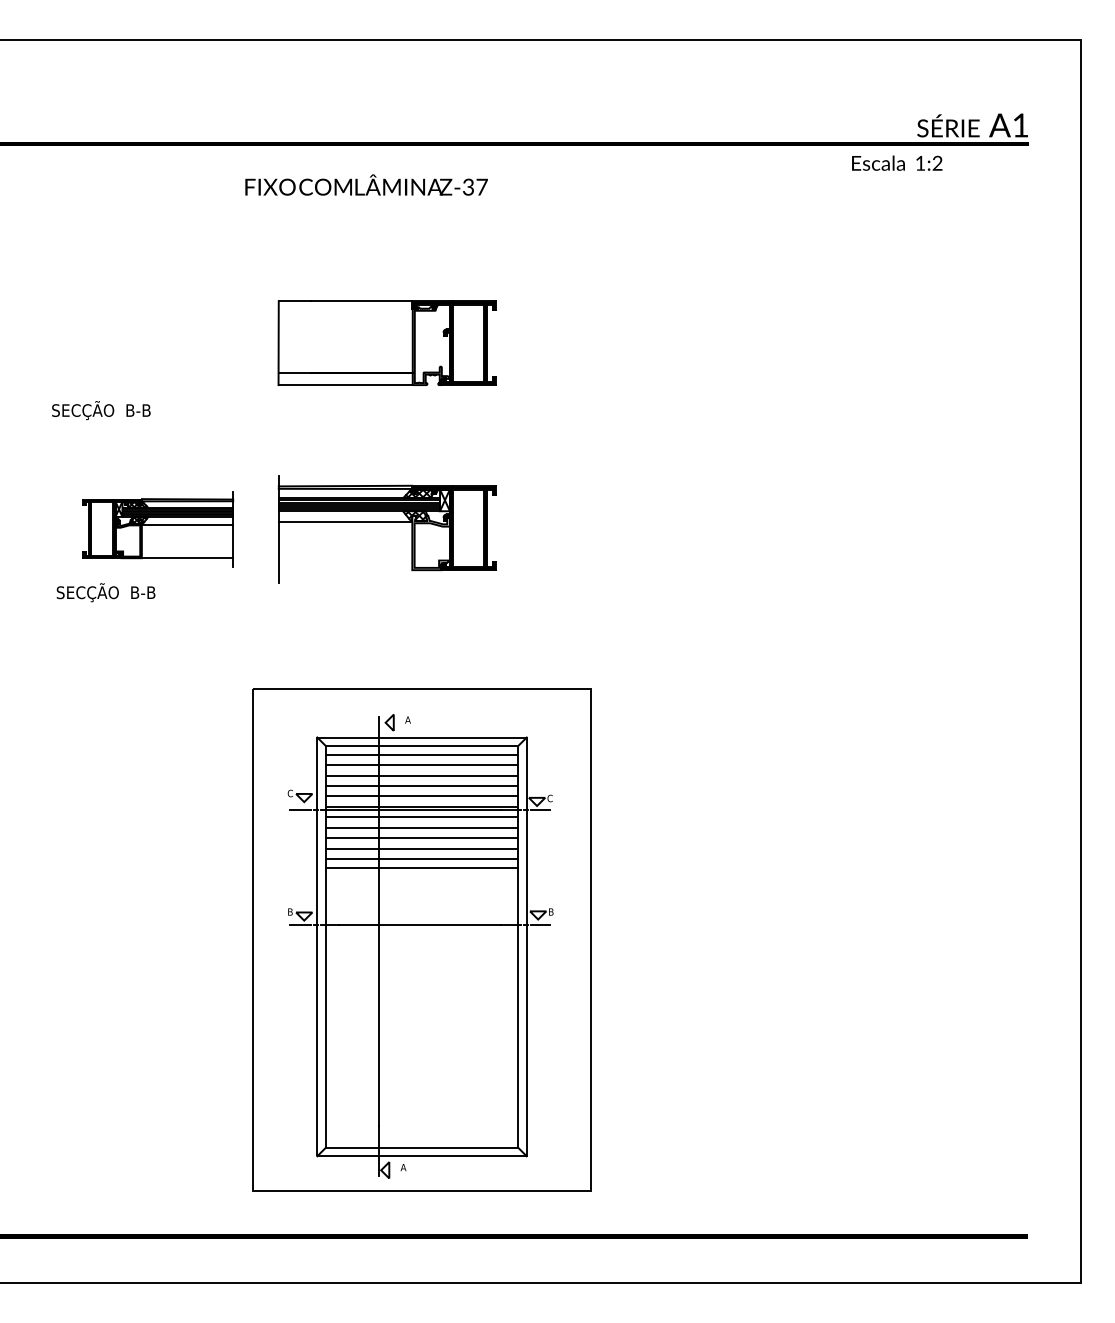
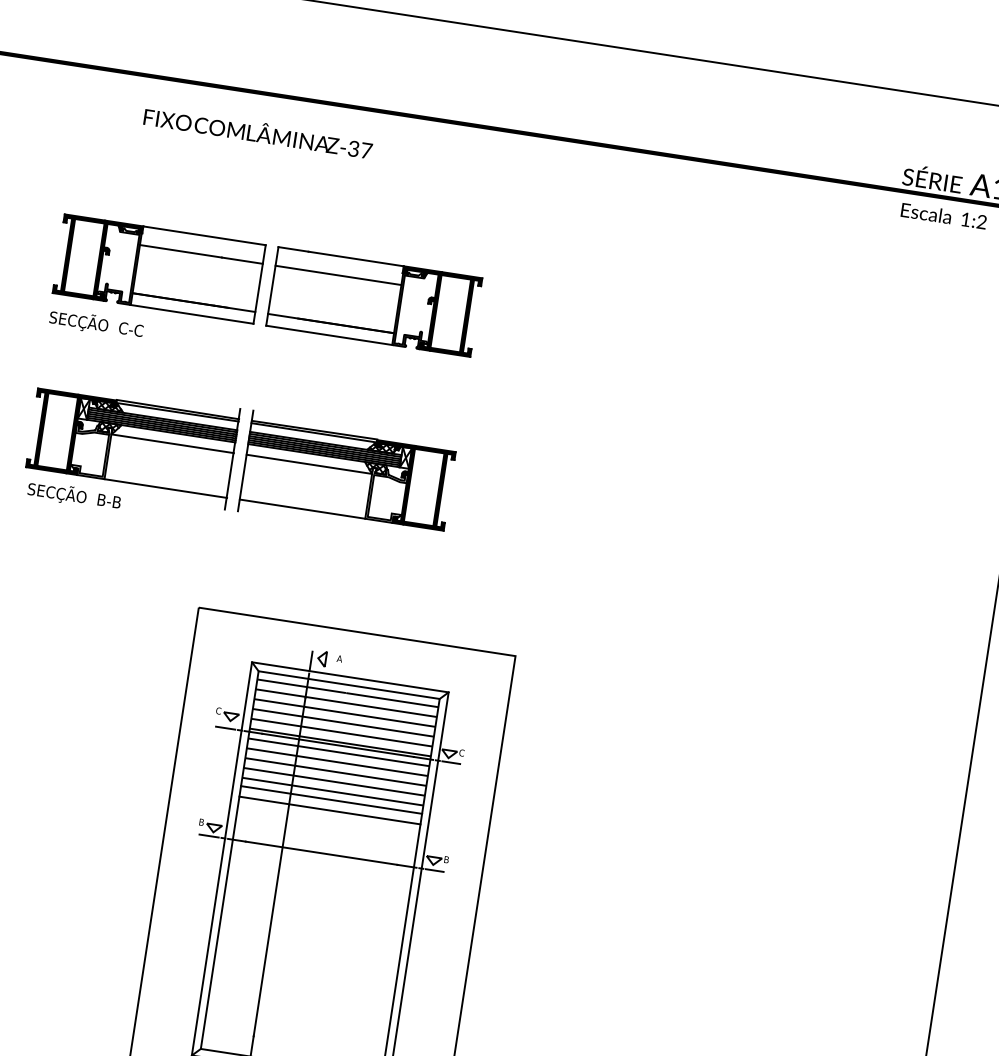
text: (897, 162) -> (944, 215), moved
text: (366, 184) -> (258, 131), moved
line: (345, 321) -> (338, 275), added
part: (158, 342) -> (159, 268), added
text: (138, 410) -> (131, 329), SECÇÃO  B-B -> SECÇÃO  C-C
part: (158, 529) -> (132, 444), size x1.43
line: (345, 570) -> (302, 509), added
line: (421, 879) -> (329, 810), added

